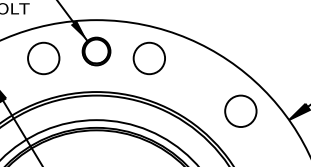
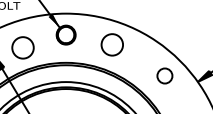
circle: (42, 57) -> (22, 47), moved
circle: (148, 57) -> (111, 44), moved
circle: (240, 110) -> (164, 75), size x0.7

